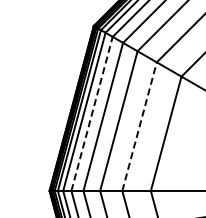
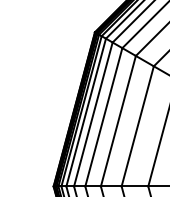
line: (92, 113) -> (93, 114), dashed -> solid
line: (139, 126) -> (137, 126), dashed -> solid

